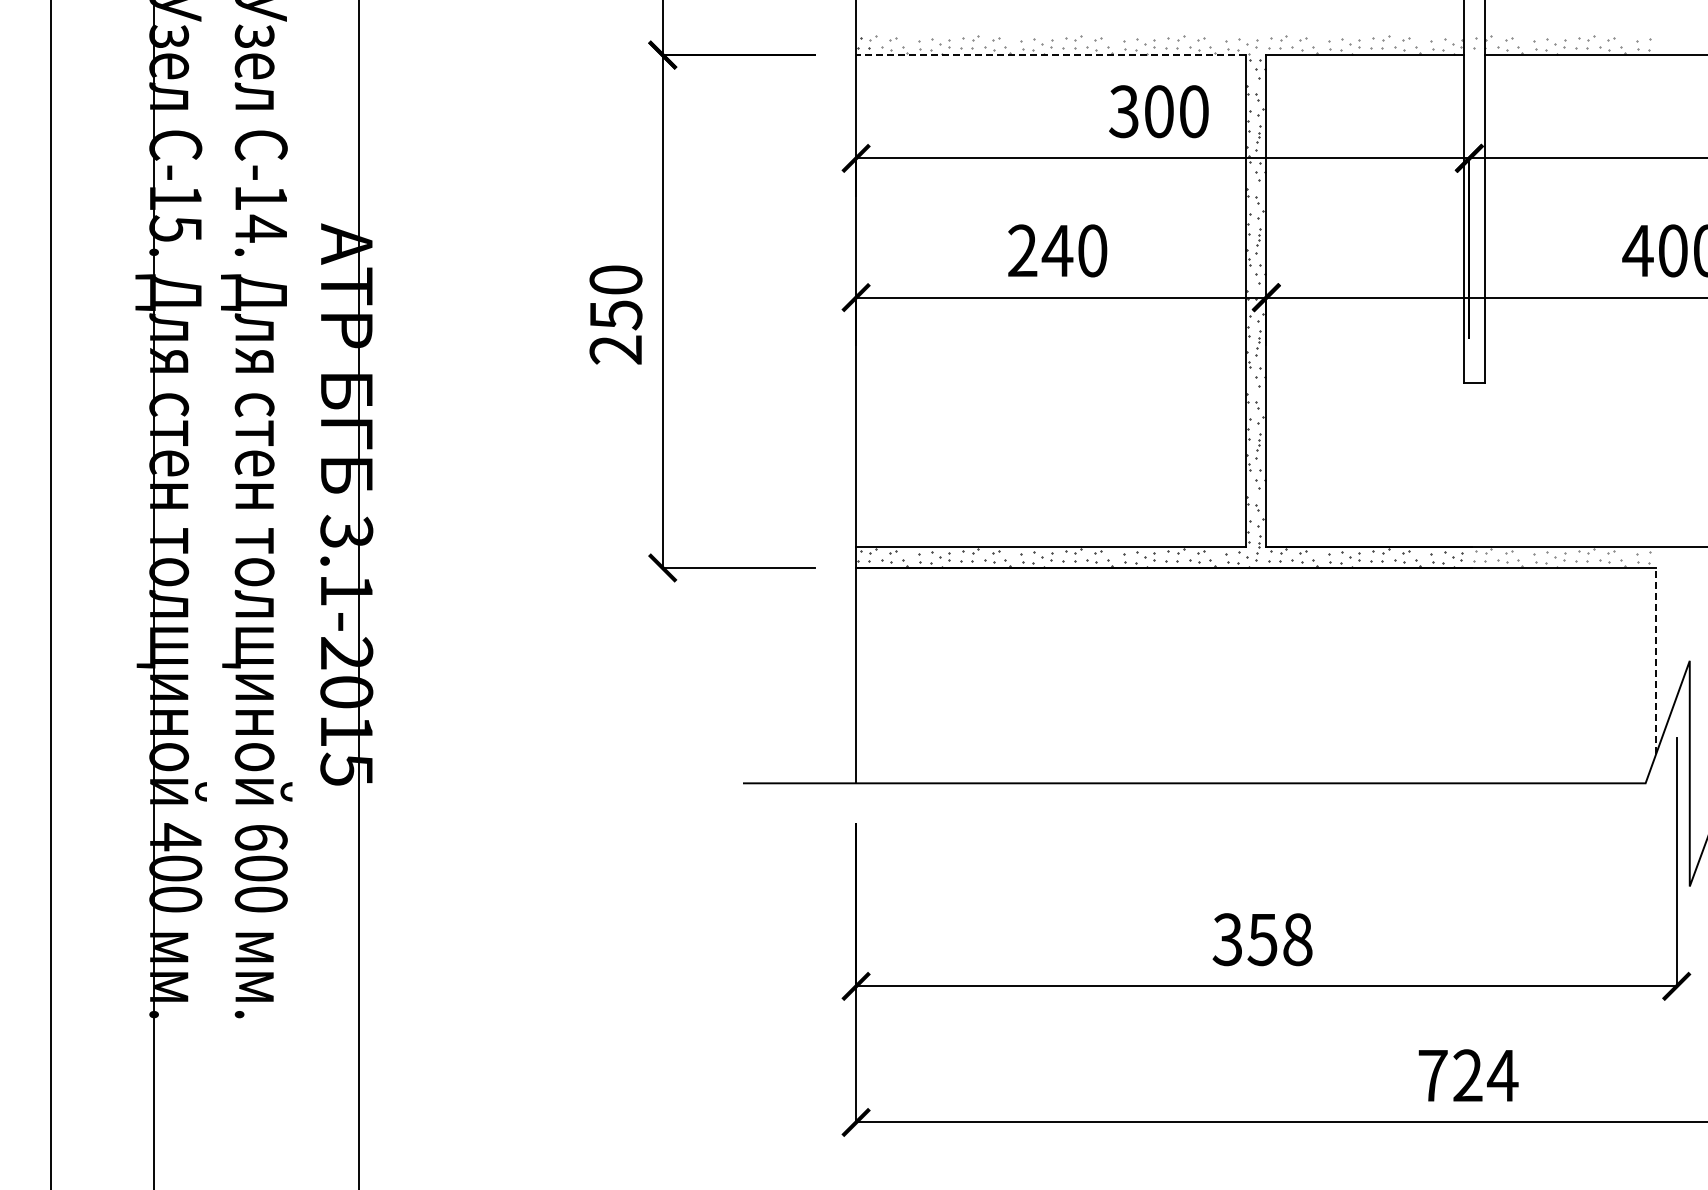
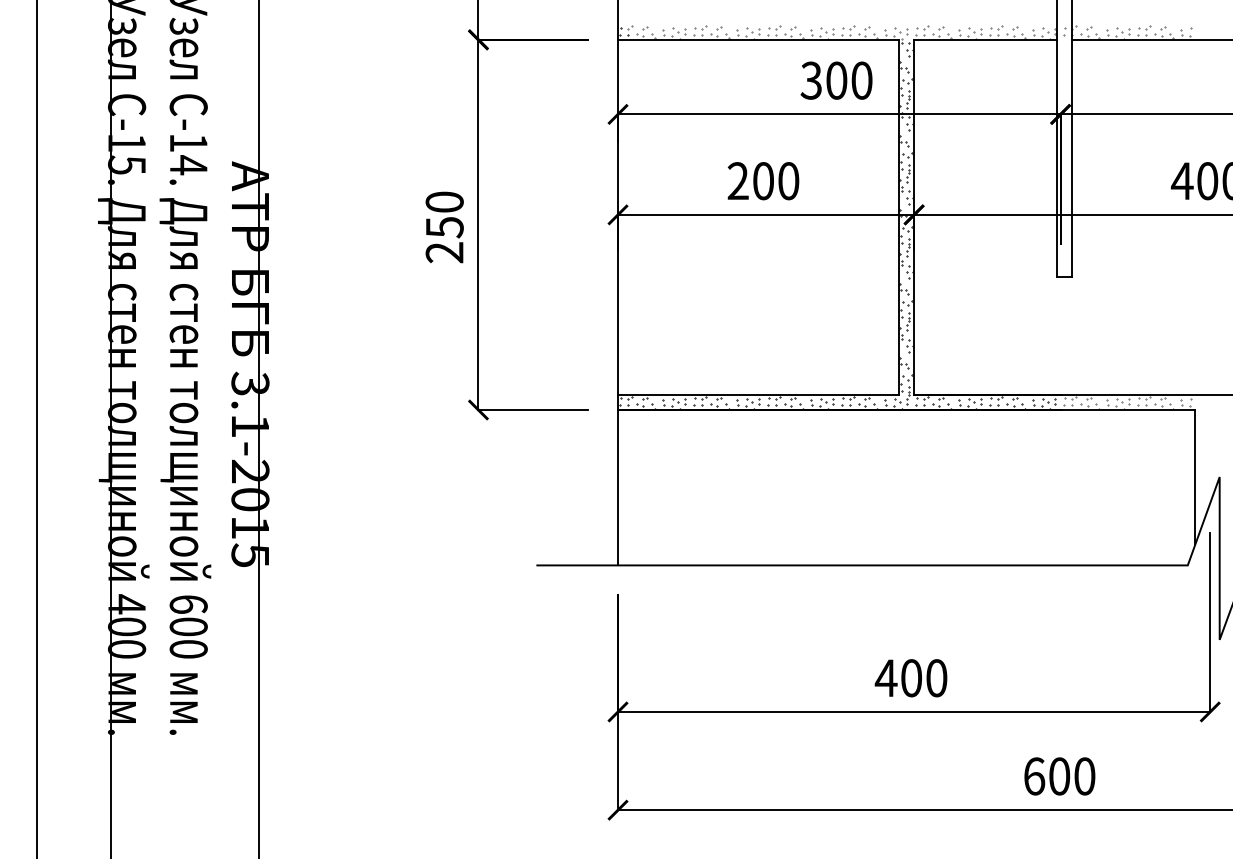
line: (1051, 55) -> (759, 40), dashed -> solid
text: (1057, 250) -> (763, 180), 240 -> 200
line: (1656, 660) -> (1195, 476), dashed -> solid
text: (1261, 939) -> (910, 678), 358 -> 400
text: (1468, 1075) -> (1059, 776), 724 -> 600

